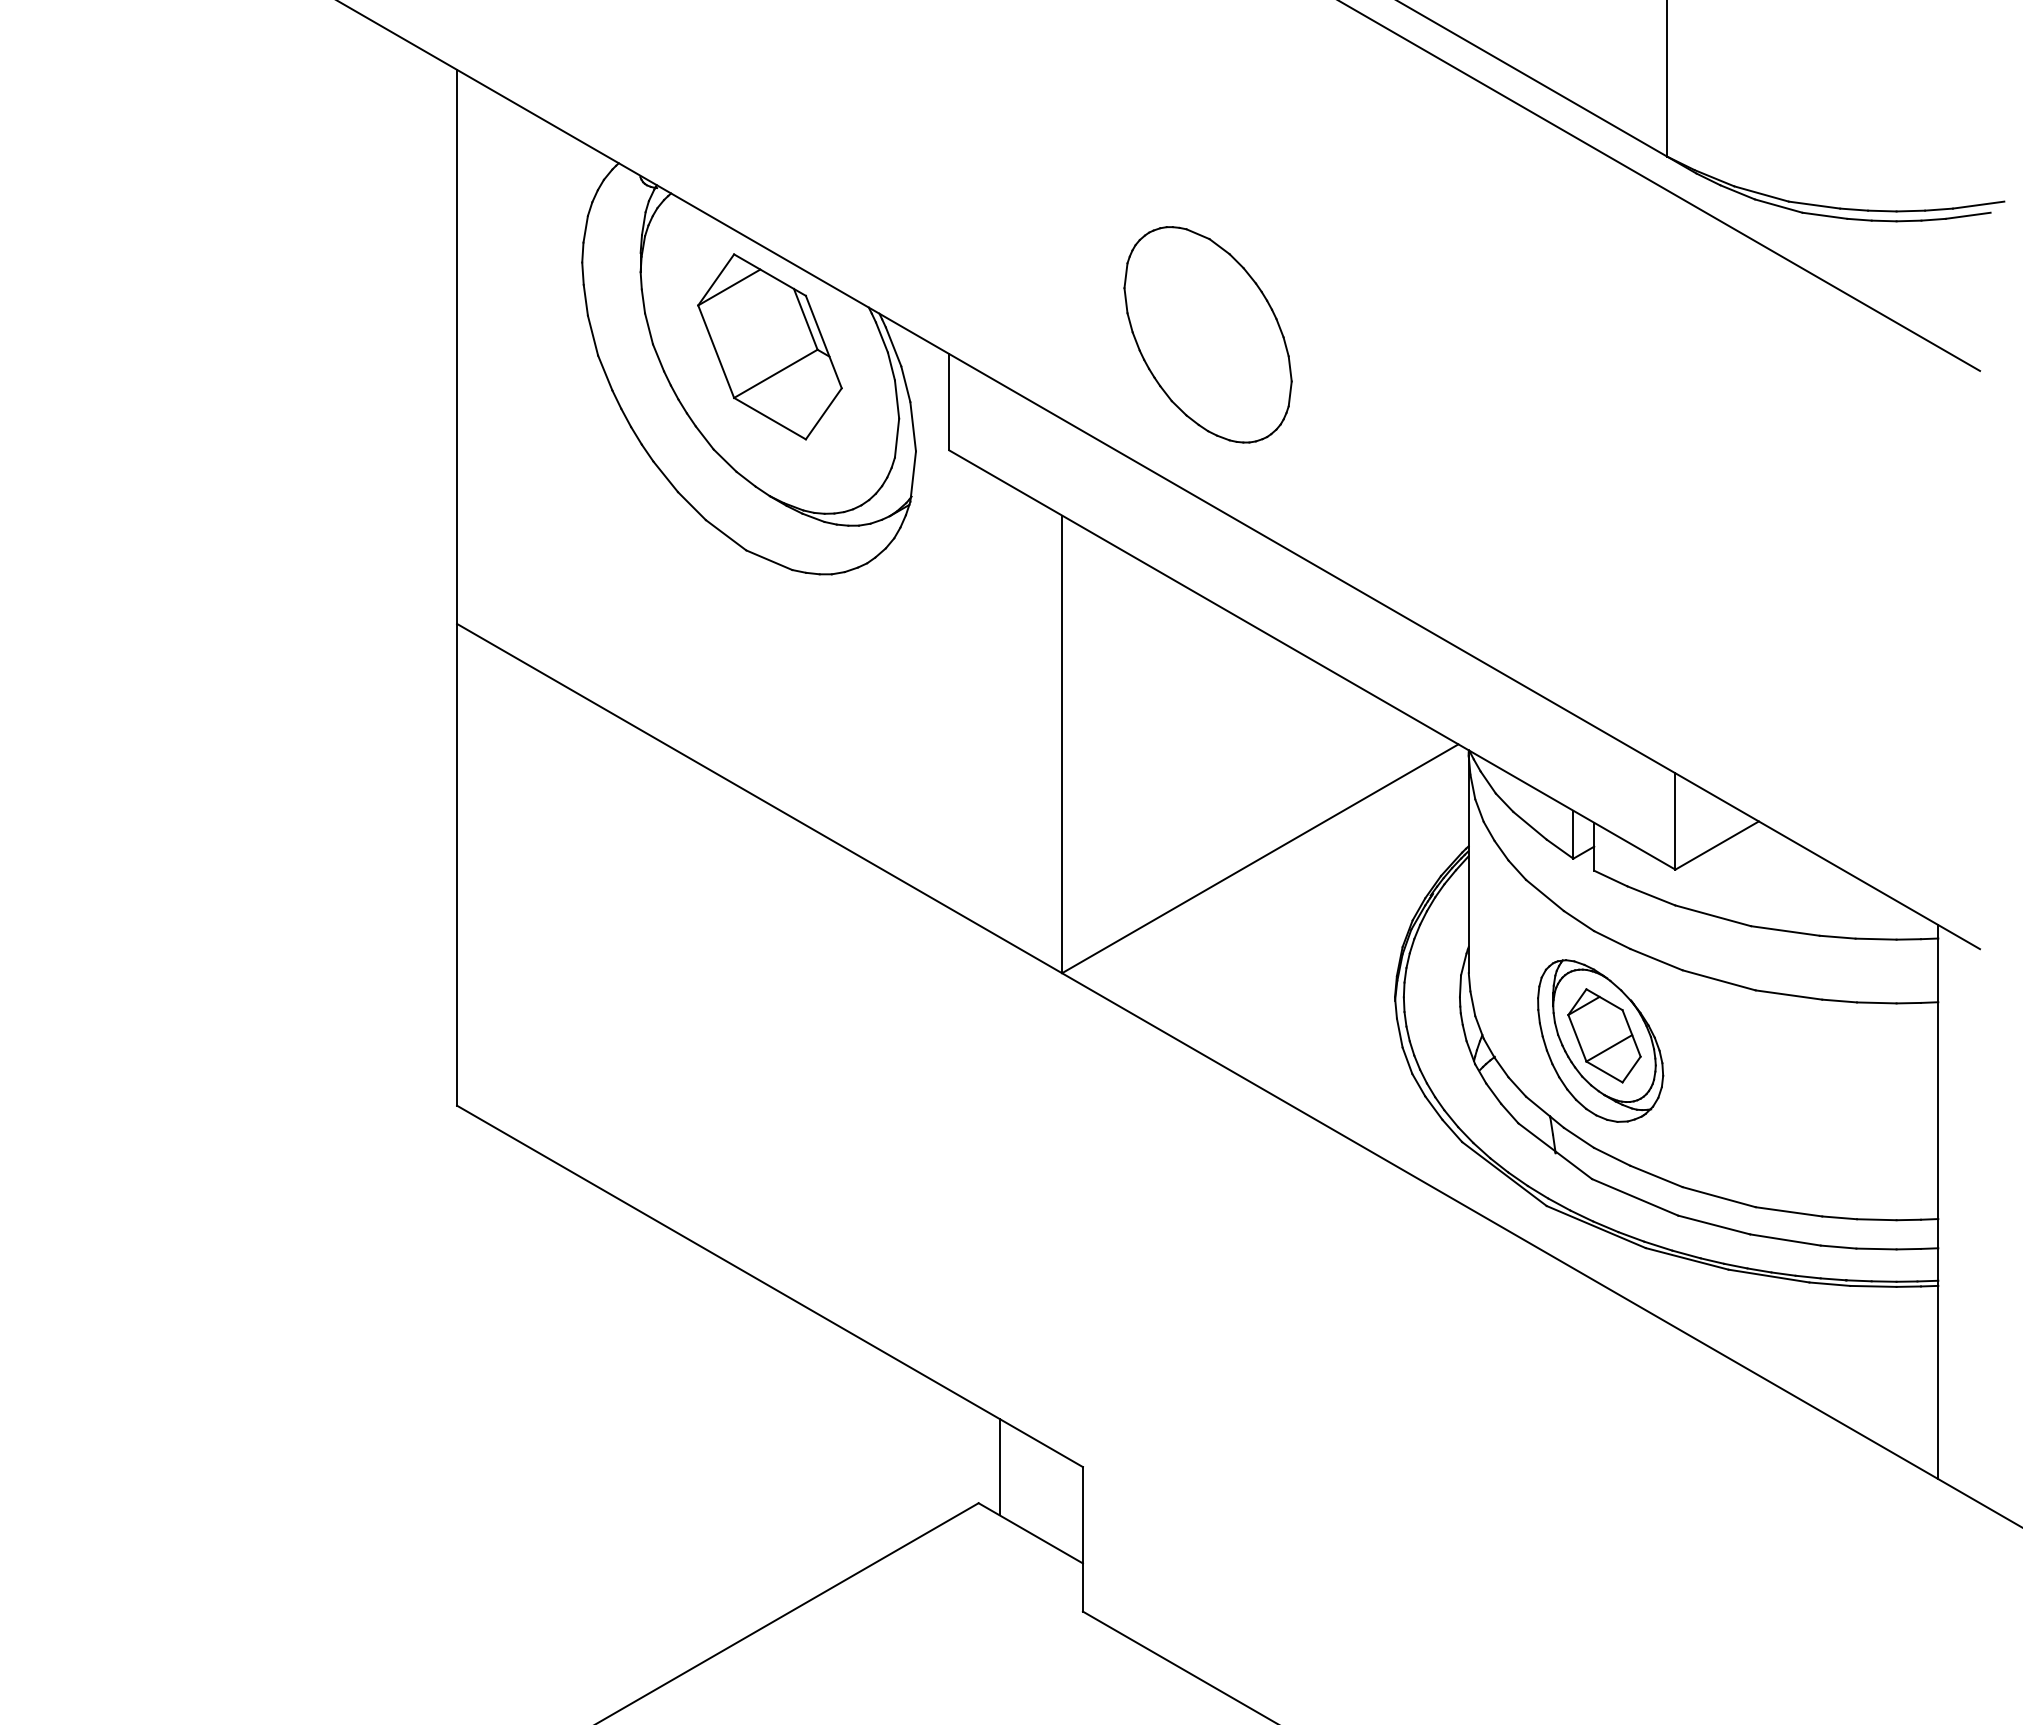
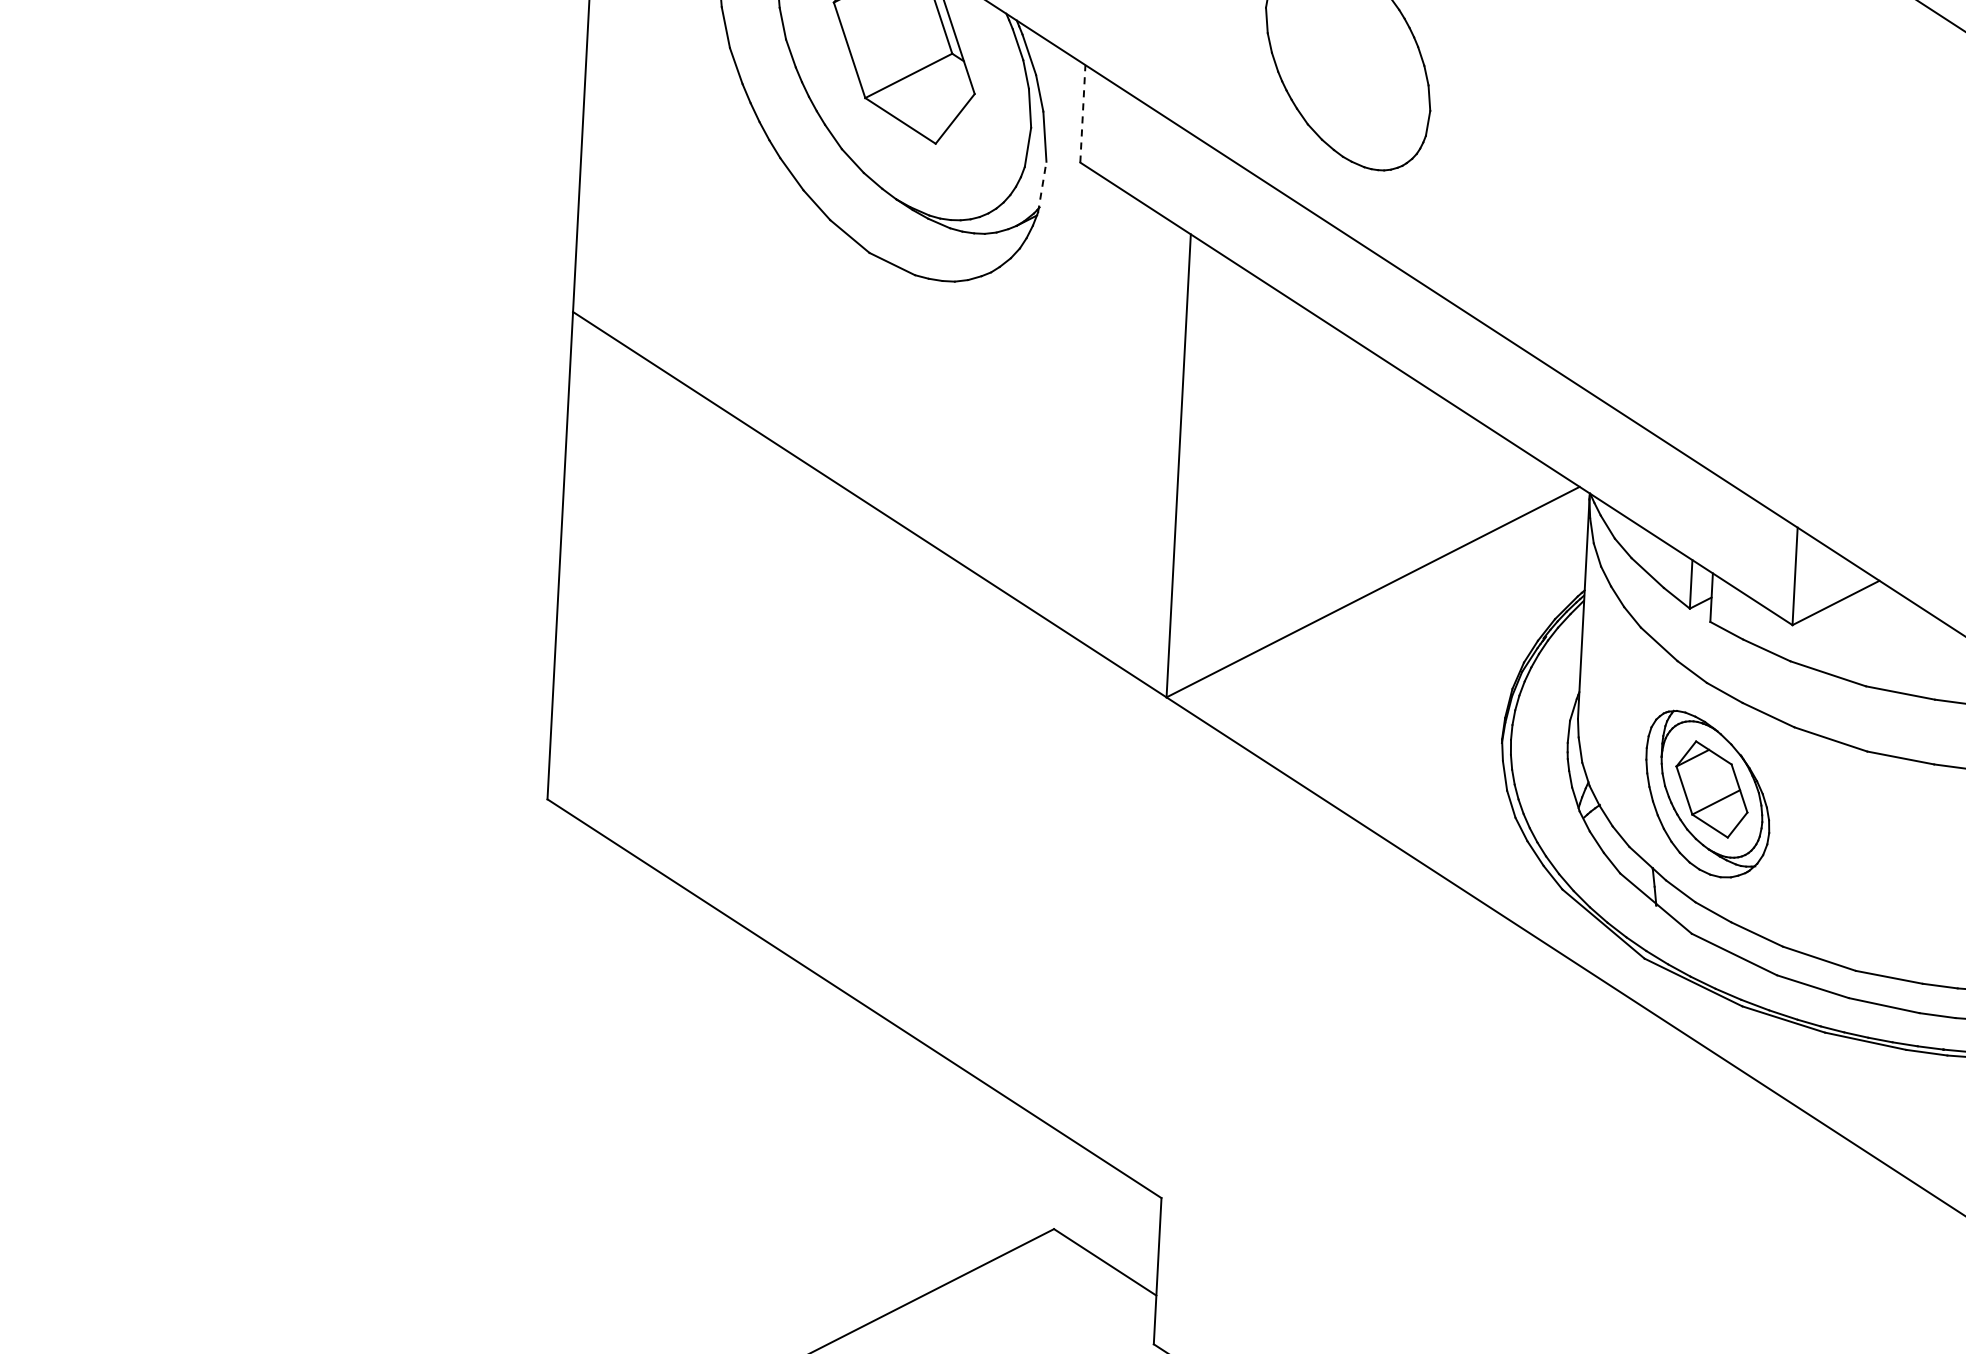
line: (949, 401) -> (1082, 113), solid -> dashed
line: (913, 476) -> (1042, 187), solid -> dashed
line: (999, 1466) -> (1077, 1193), removed

